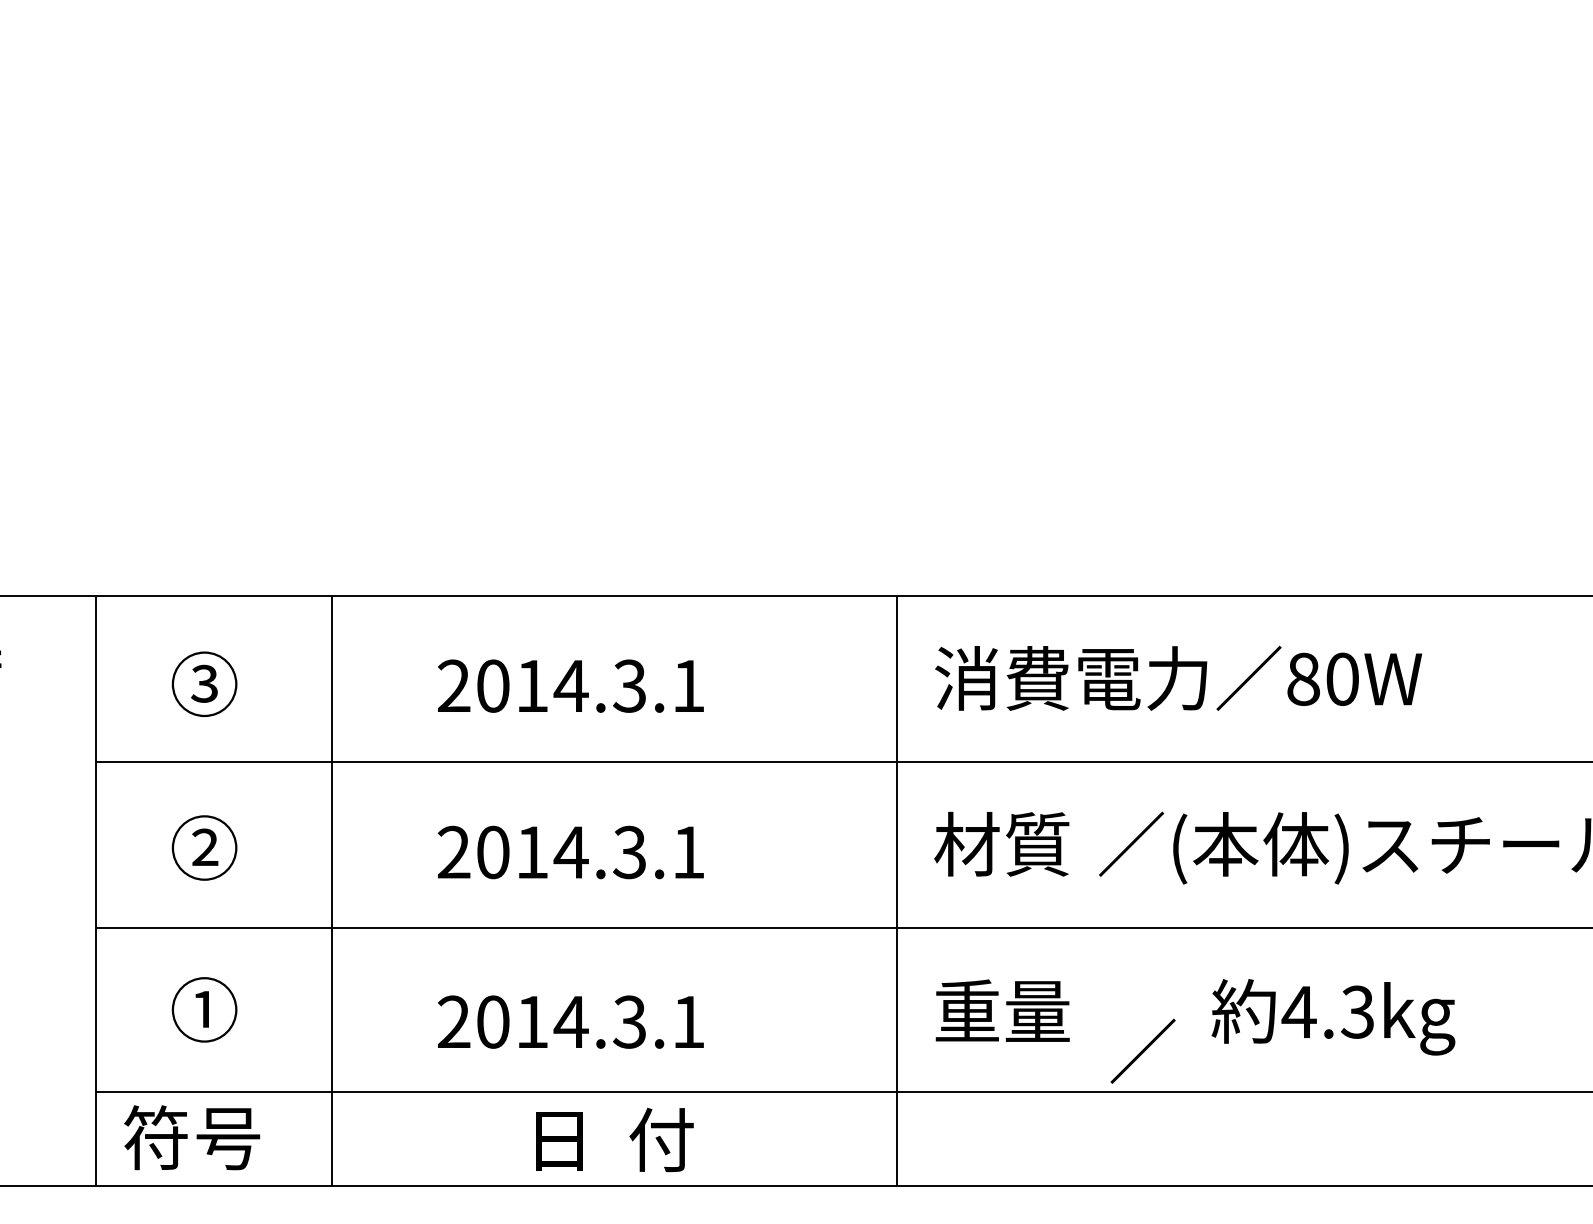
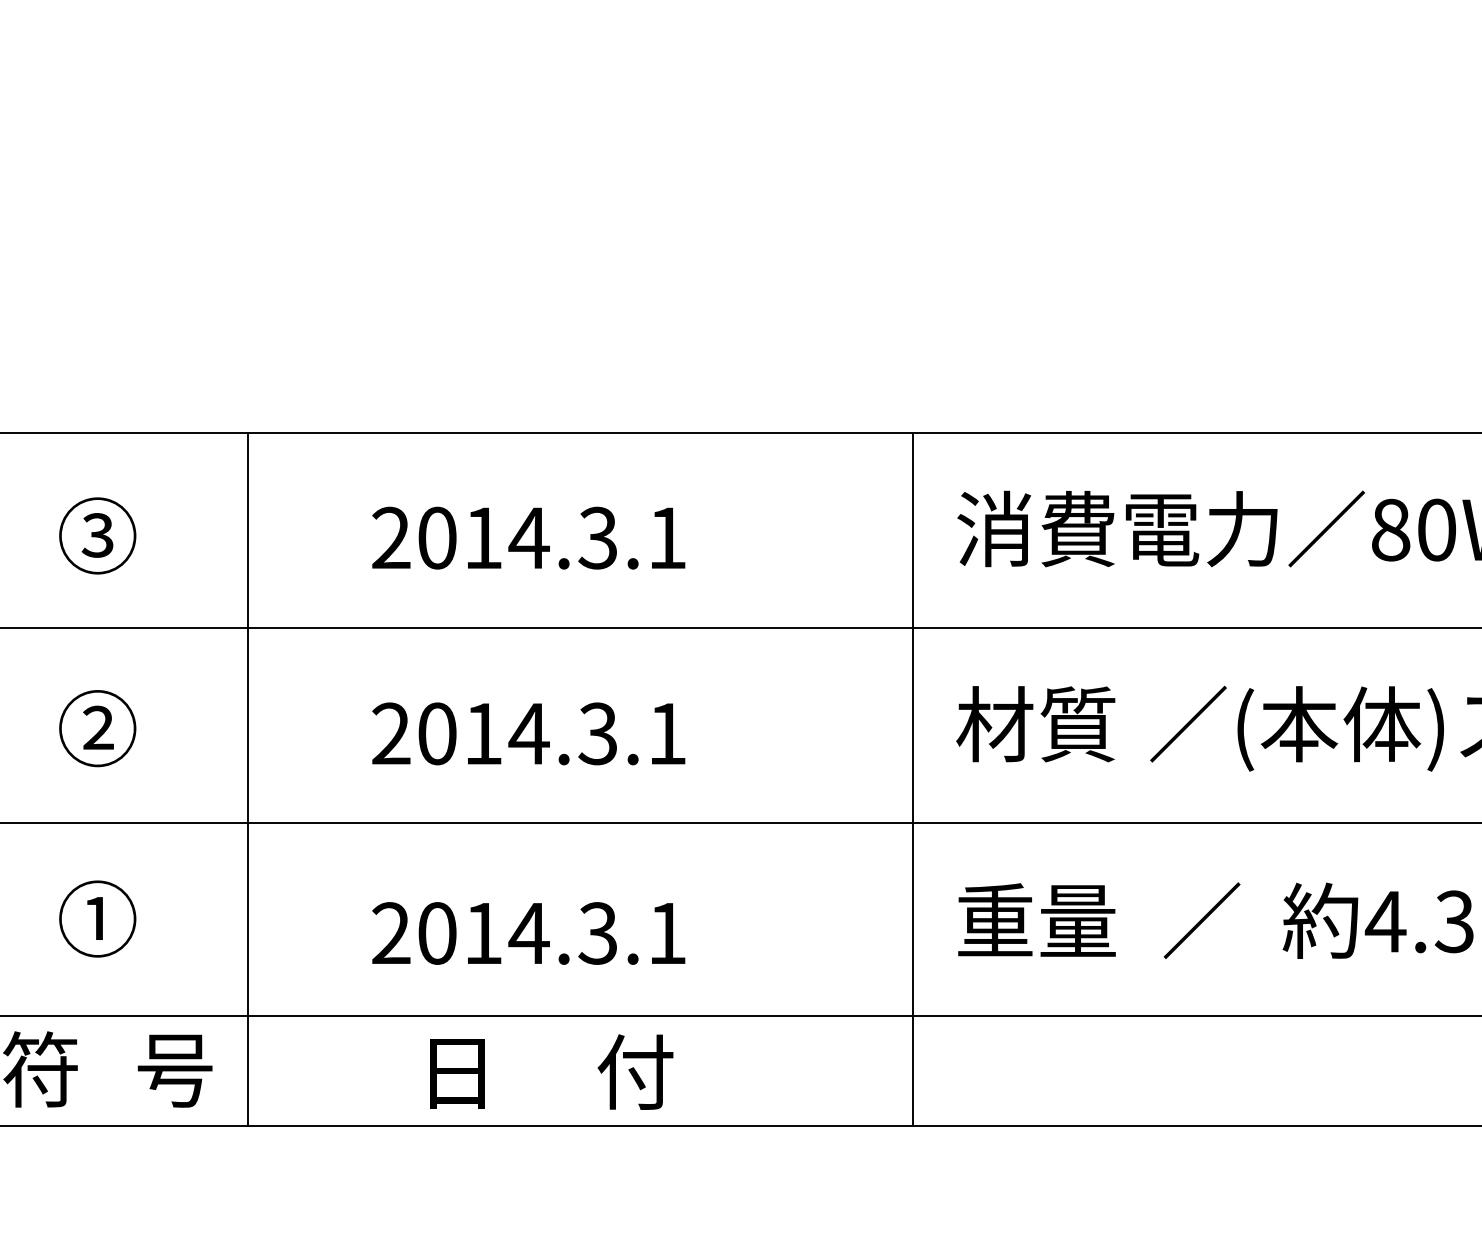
line: (1142, 1050) -> (1201, 919), moved
part: (228, 1139) -> (175, 1071), moved
part: (559, 1141) -> (457, 1073), moved

